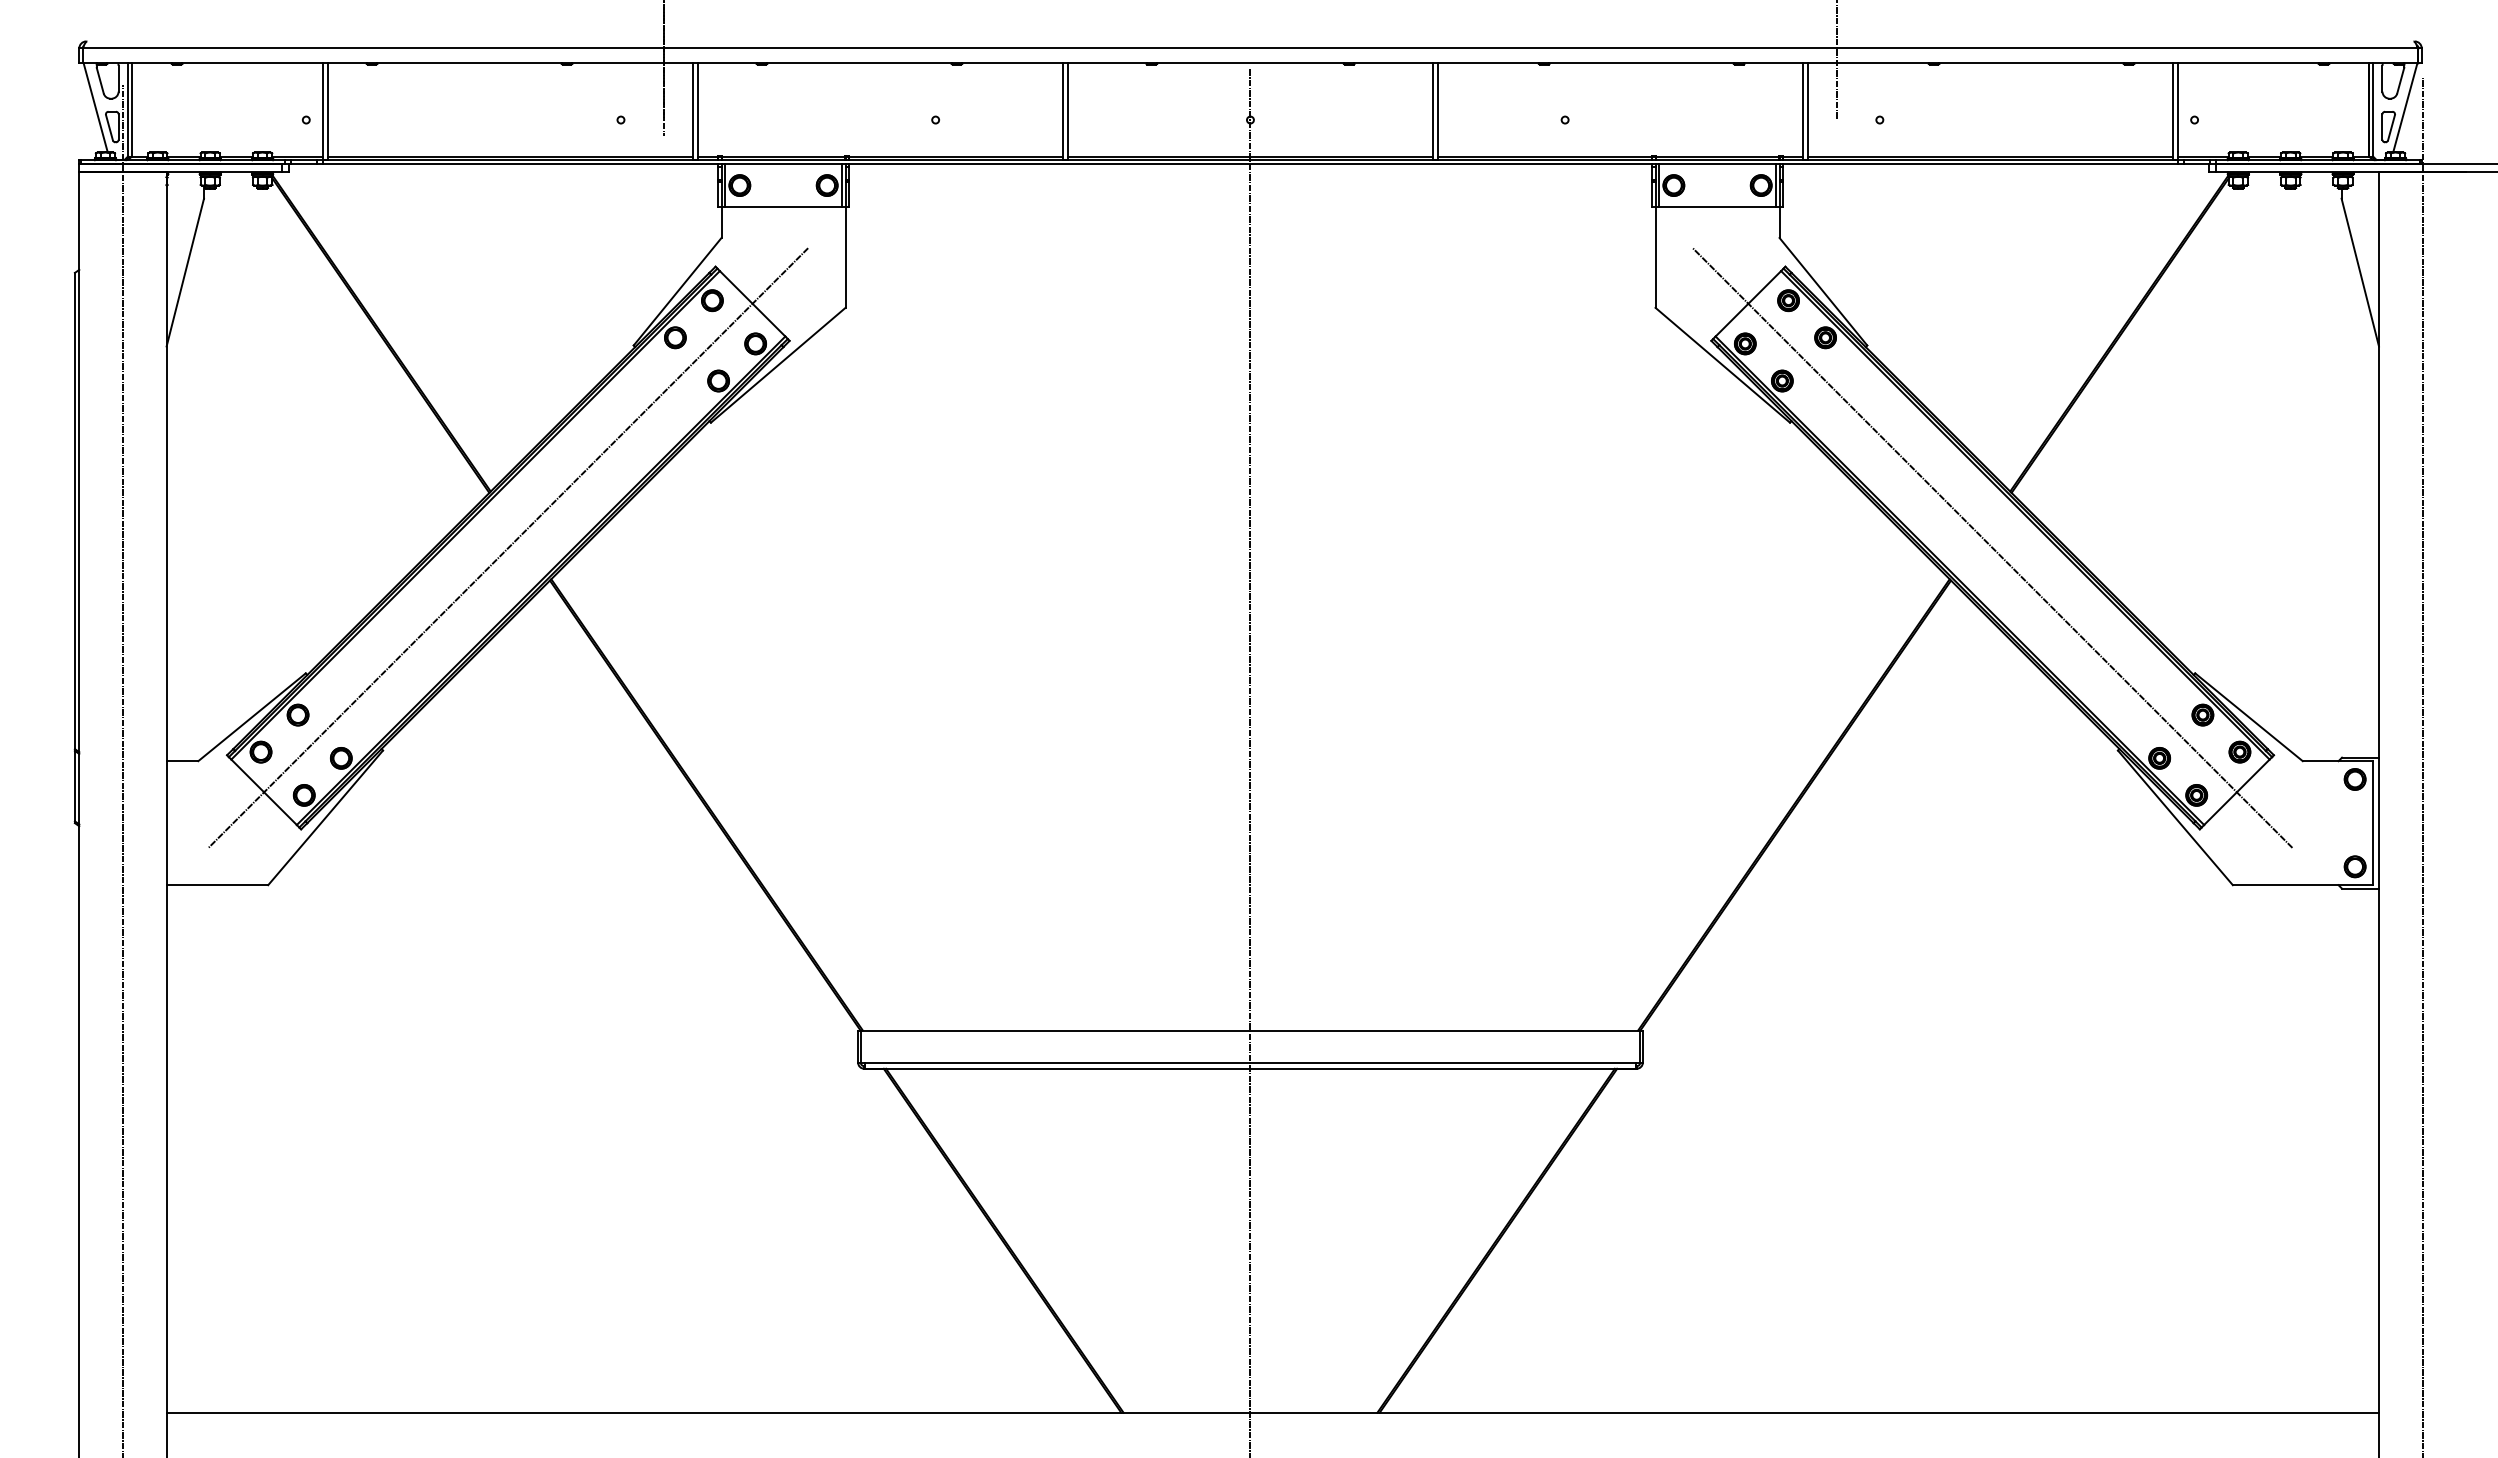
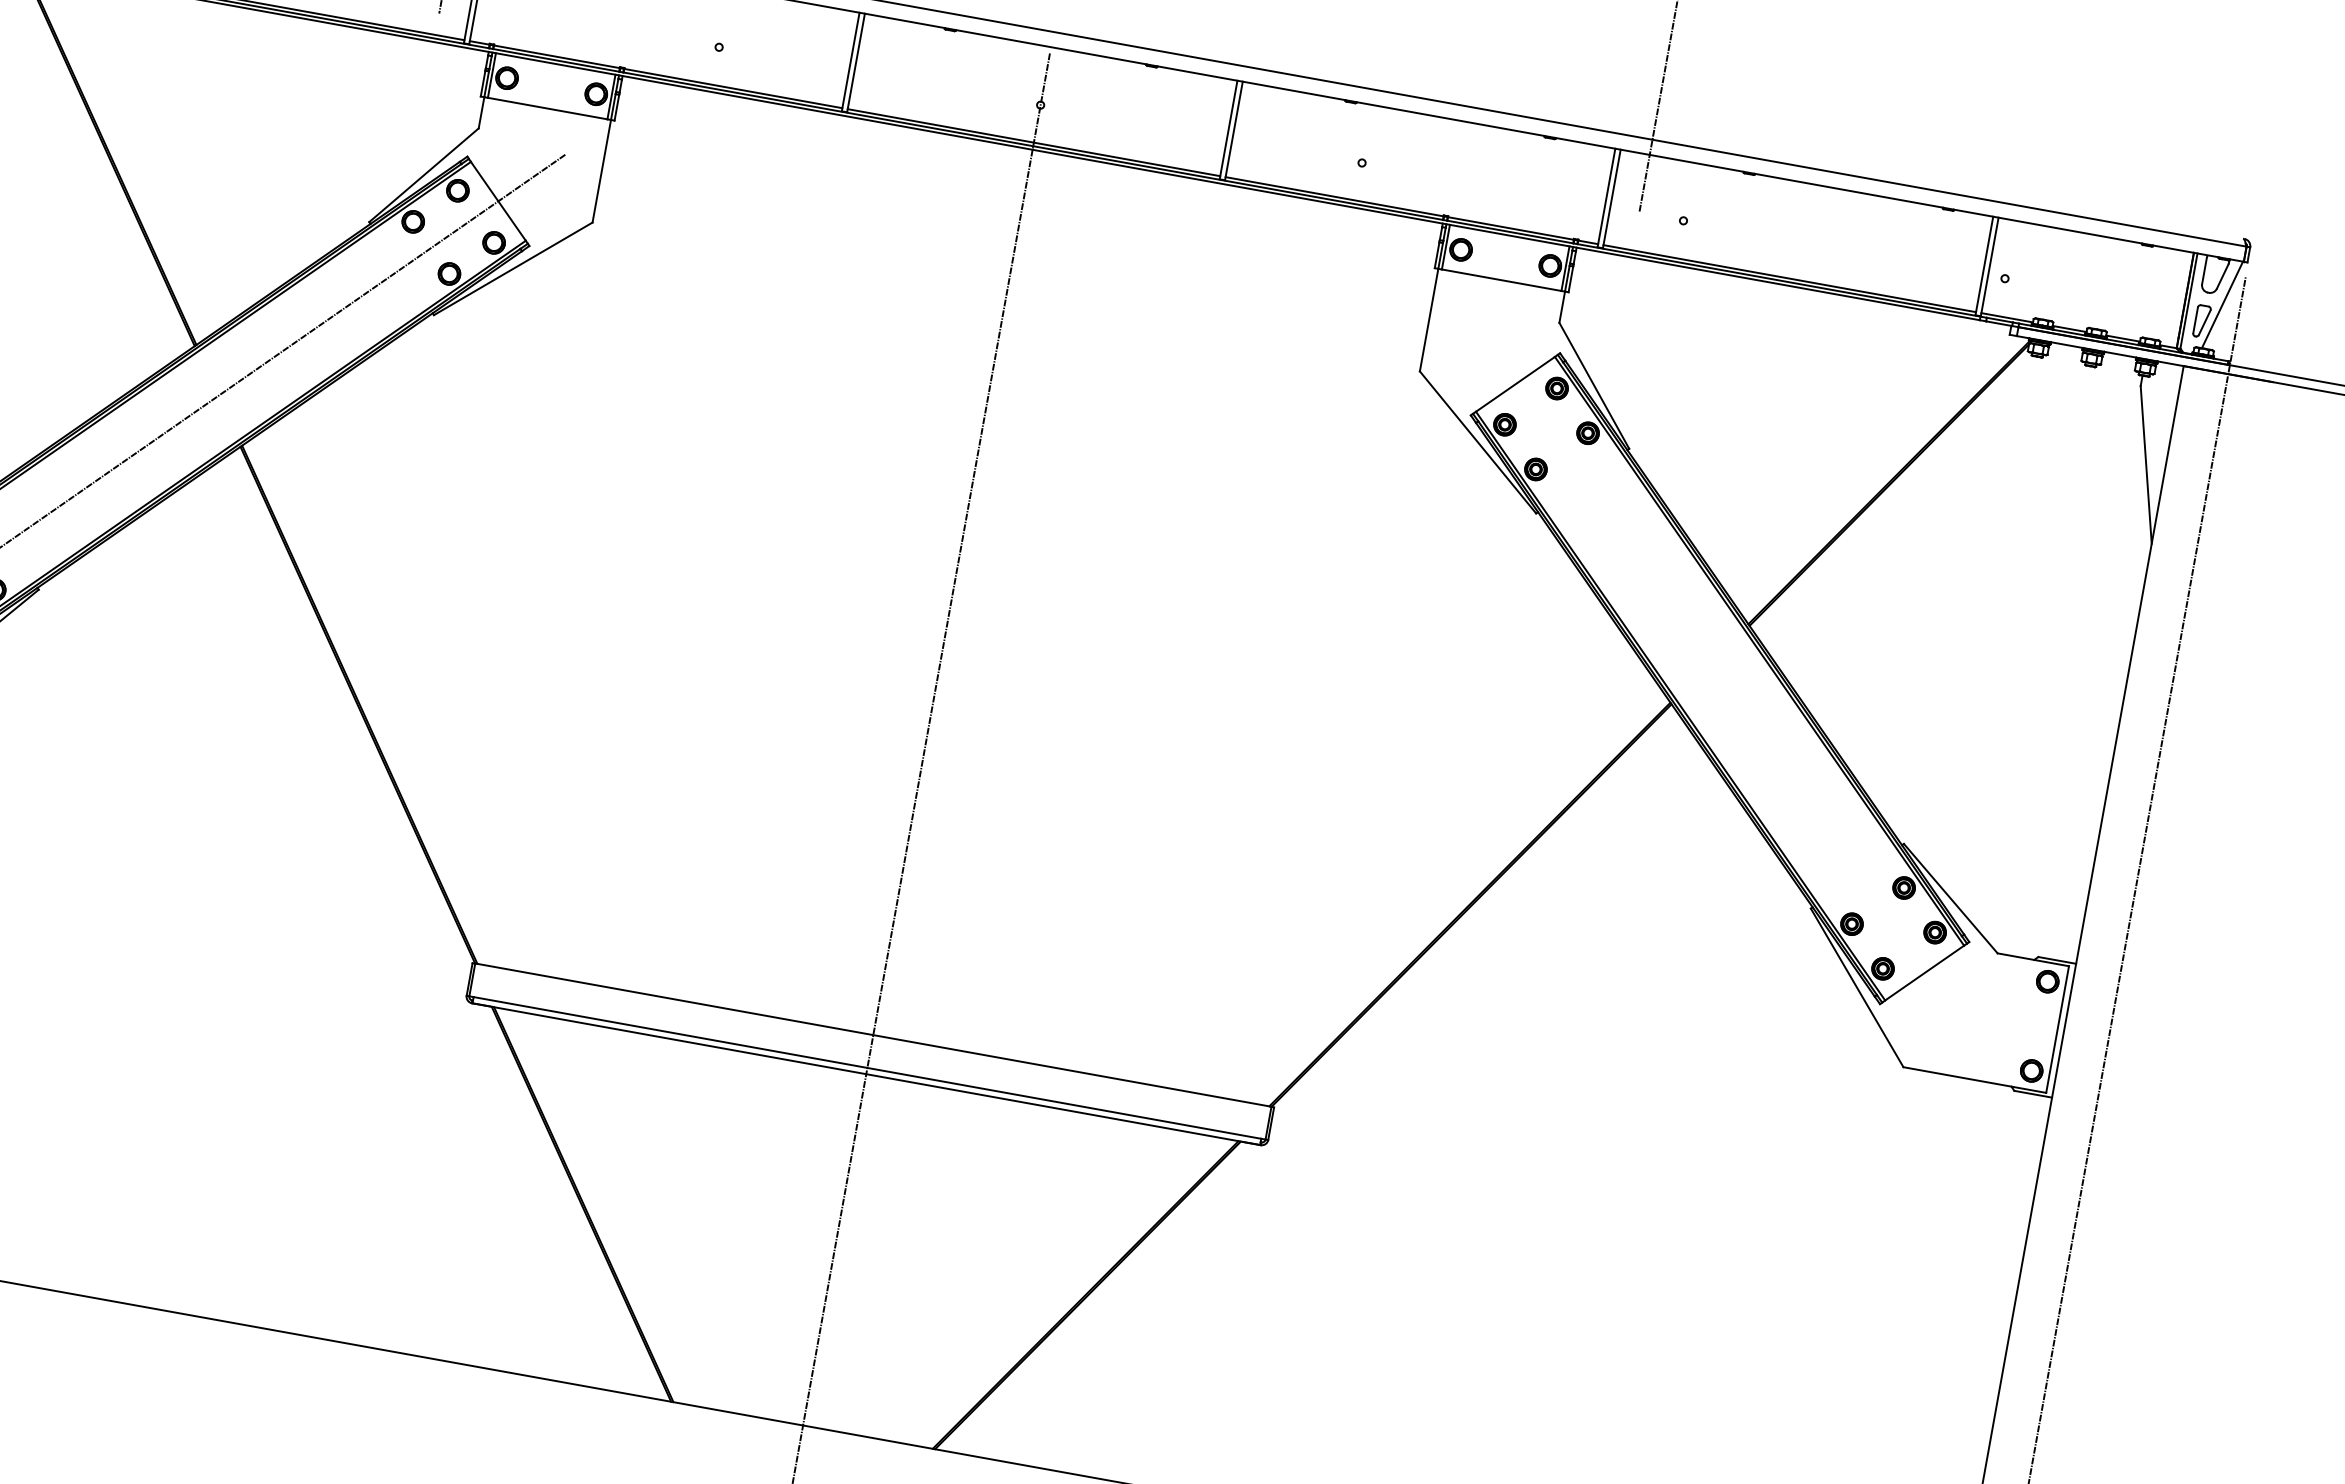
line: (1992, 547) -> (1720, 678), removed

